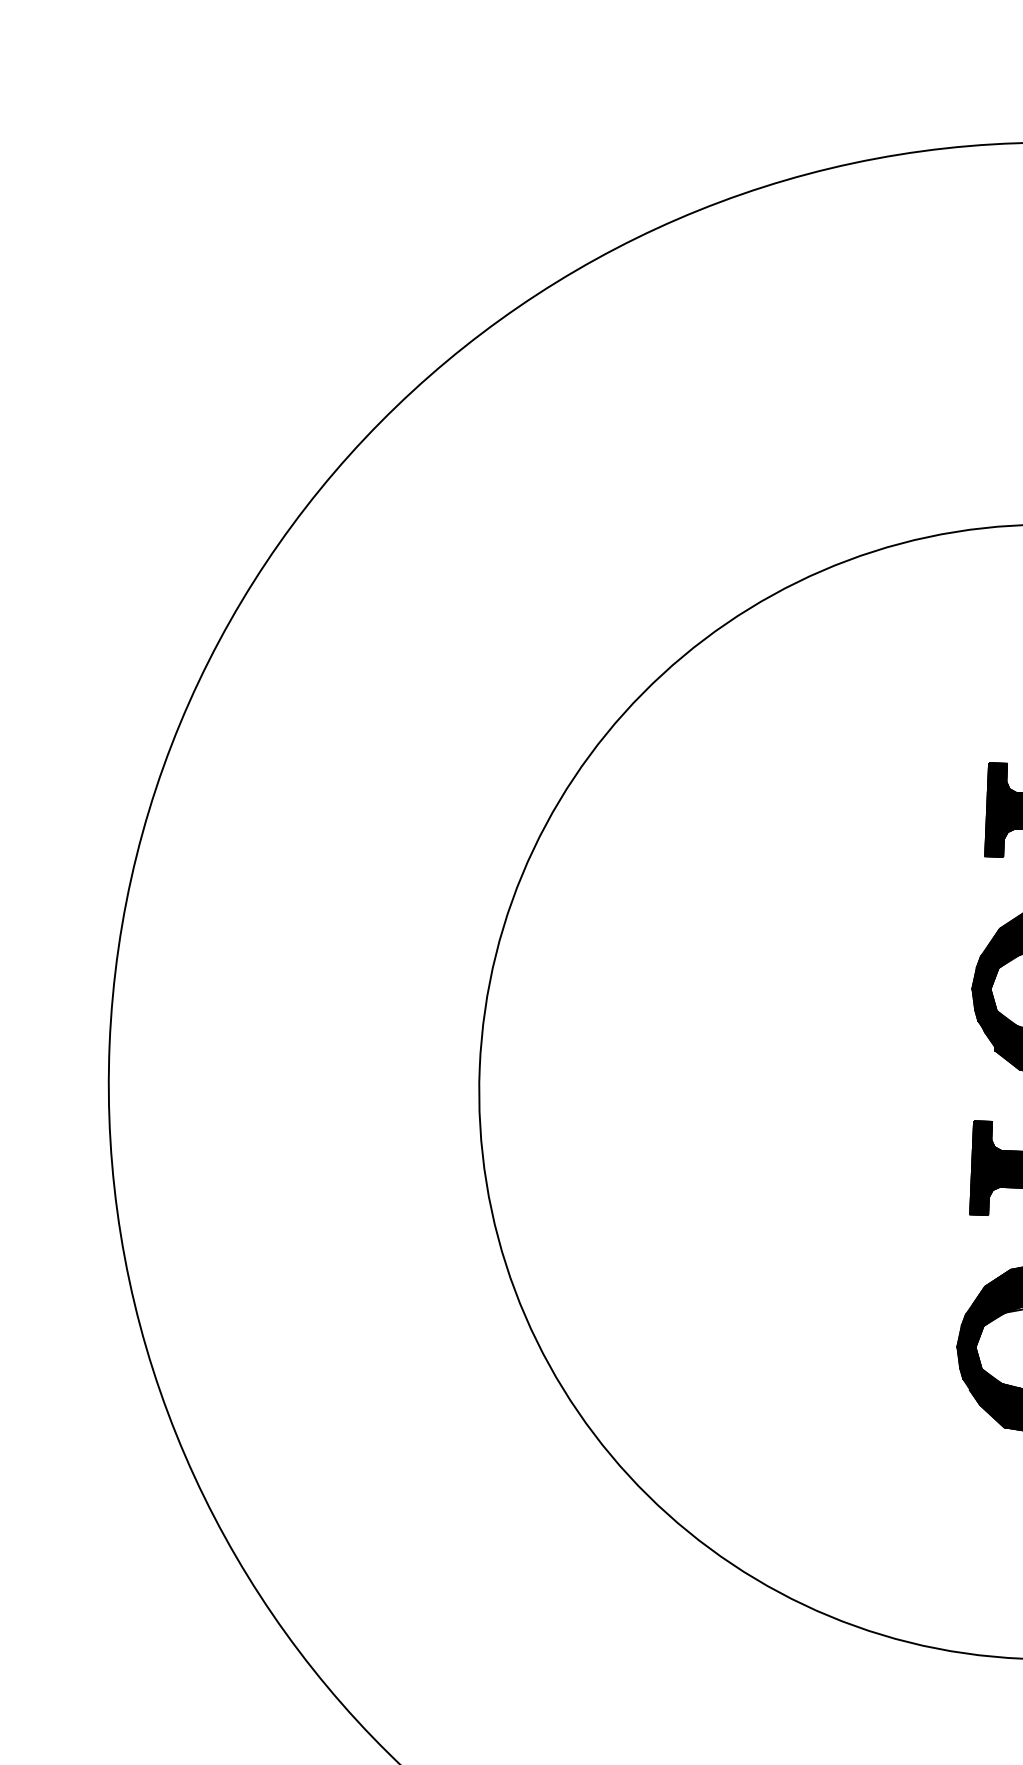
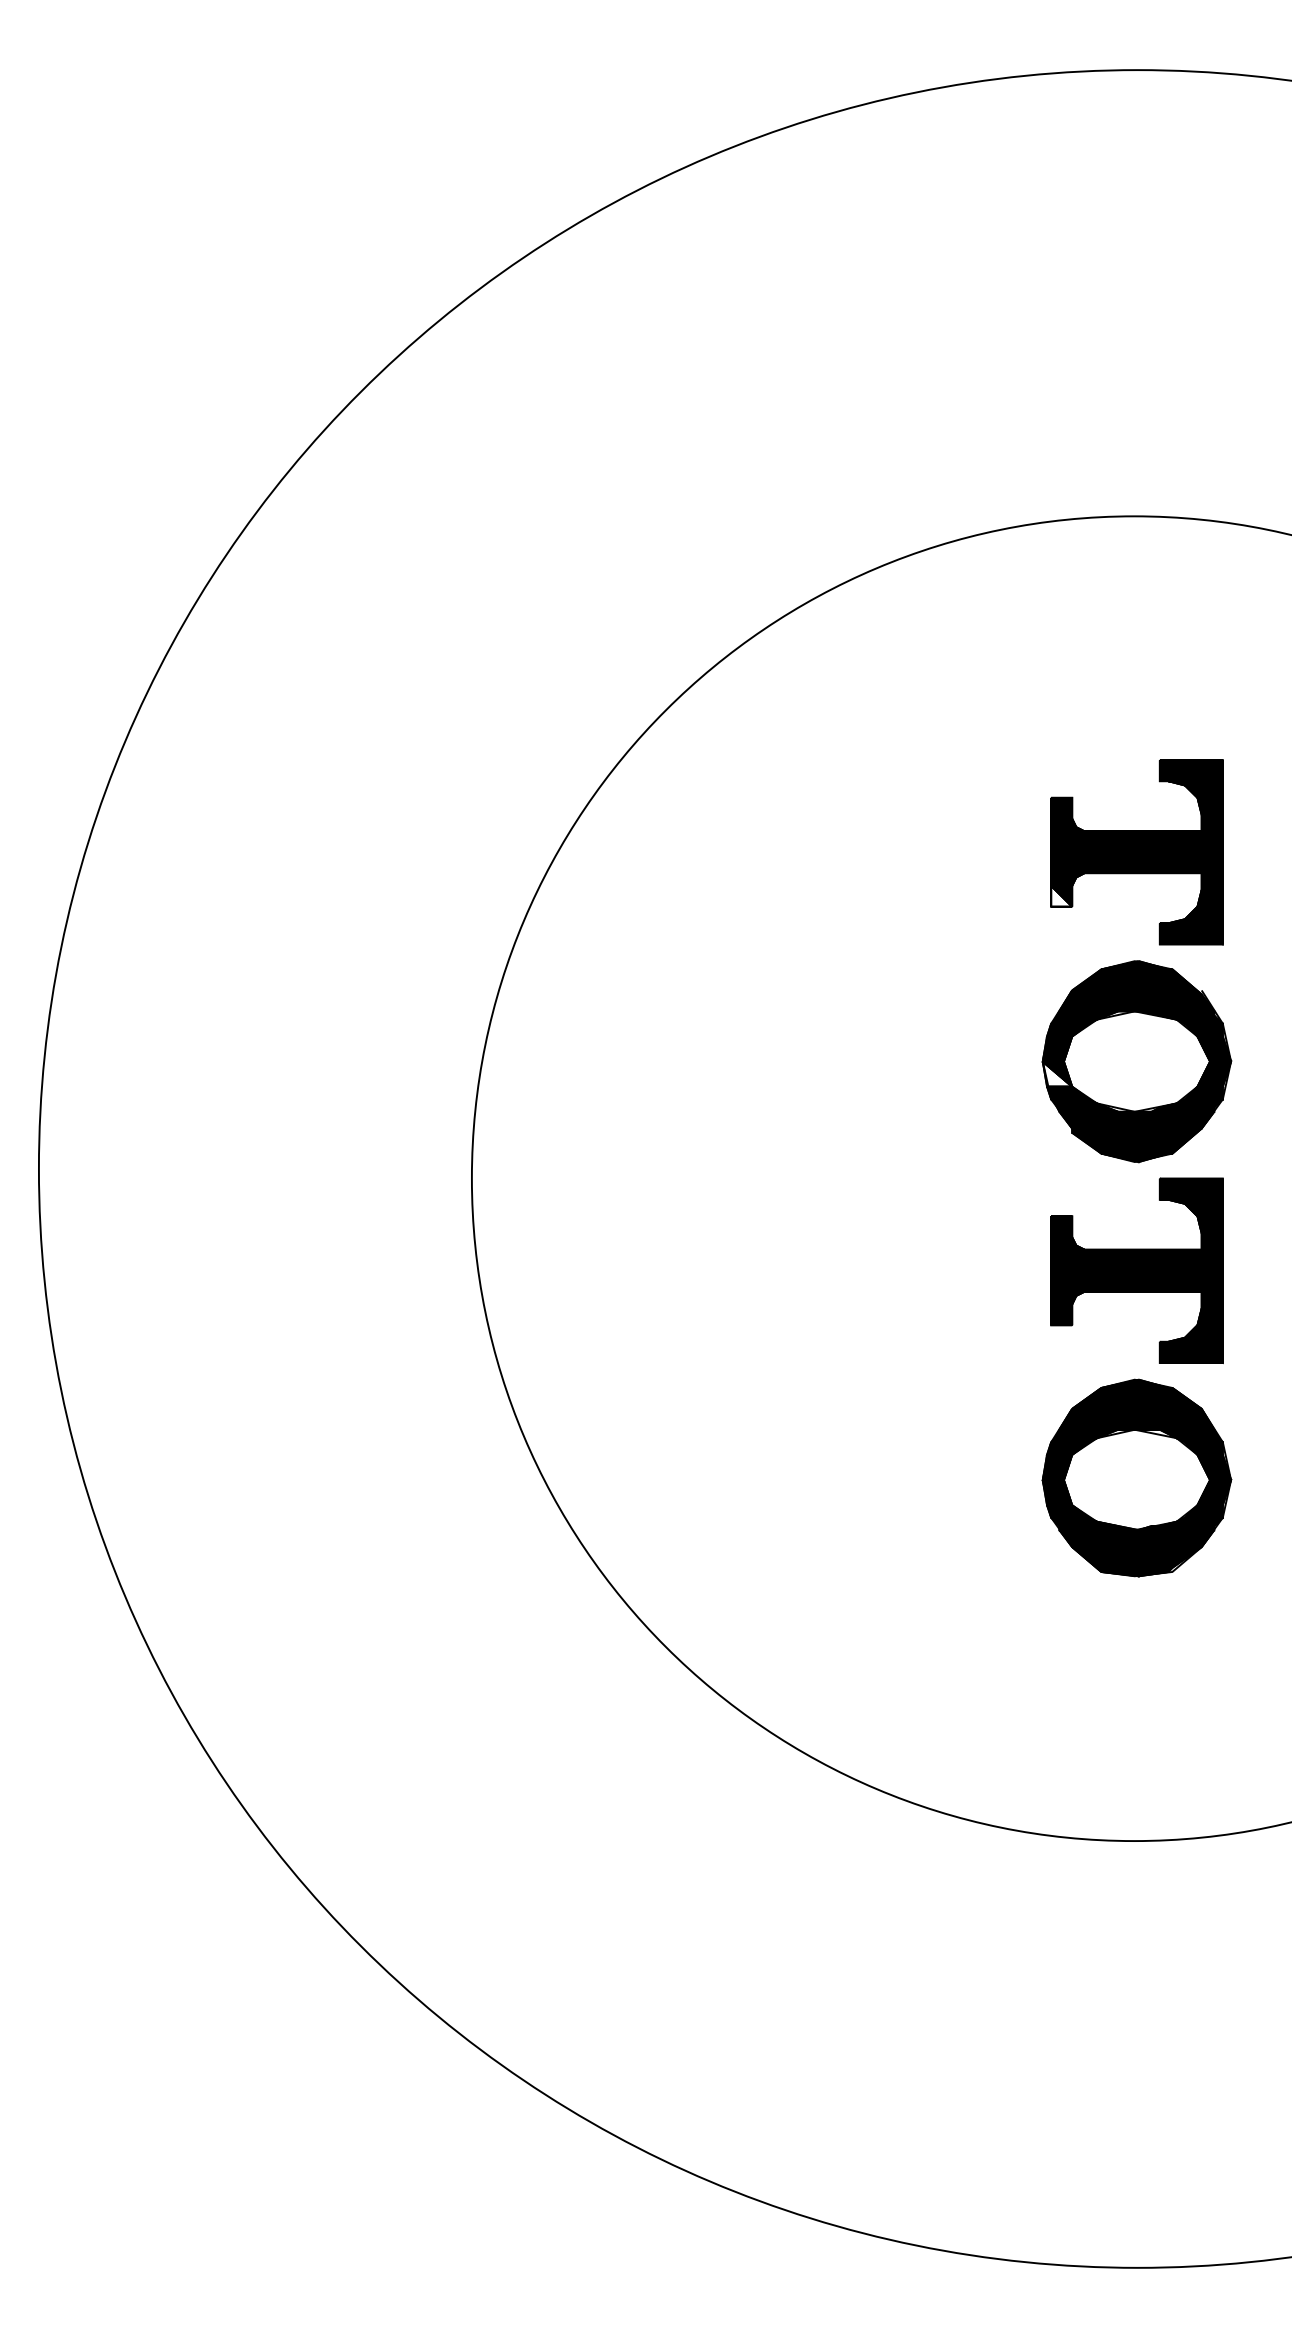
fill: (994, 847) -> (1061, 895), removed
fill: (984, 999) -> (1057, 1073), removed

